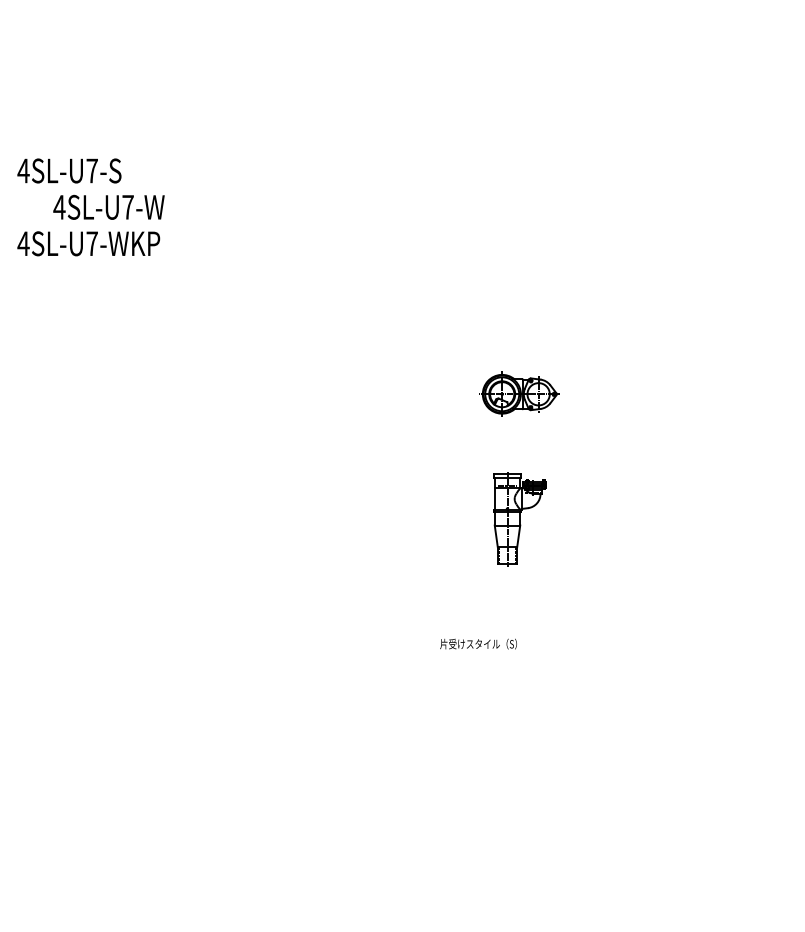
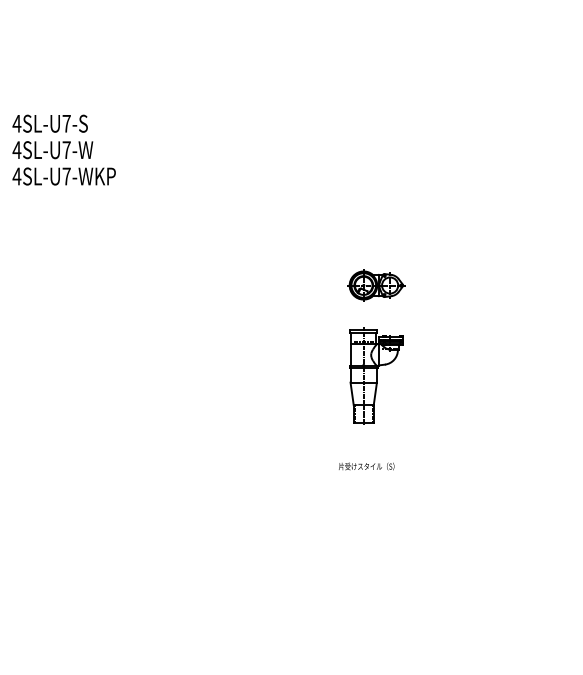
text: (108, 207) -> (52, 150), moved
part: (519, 518) -> (376, 375), size x1.43
text: (478, 644) -> (366, 466), moved

